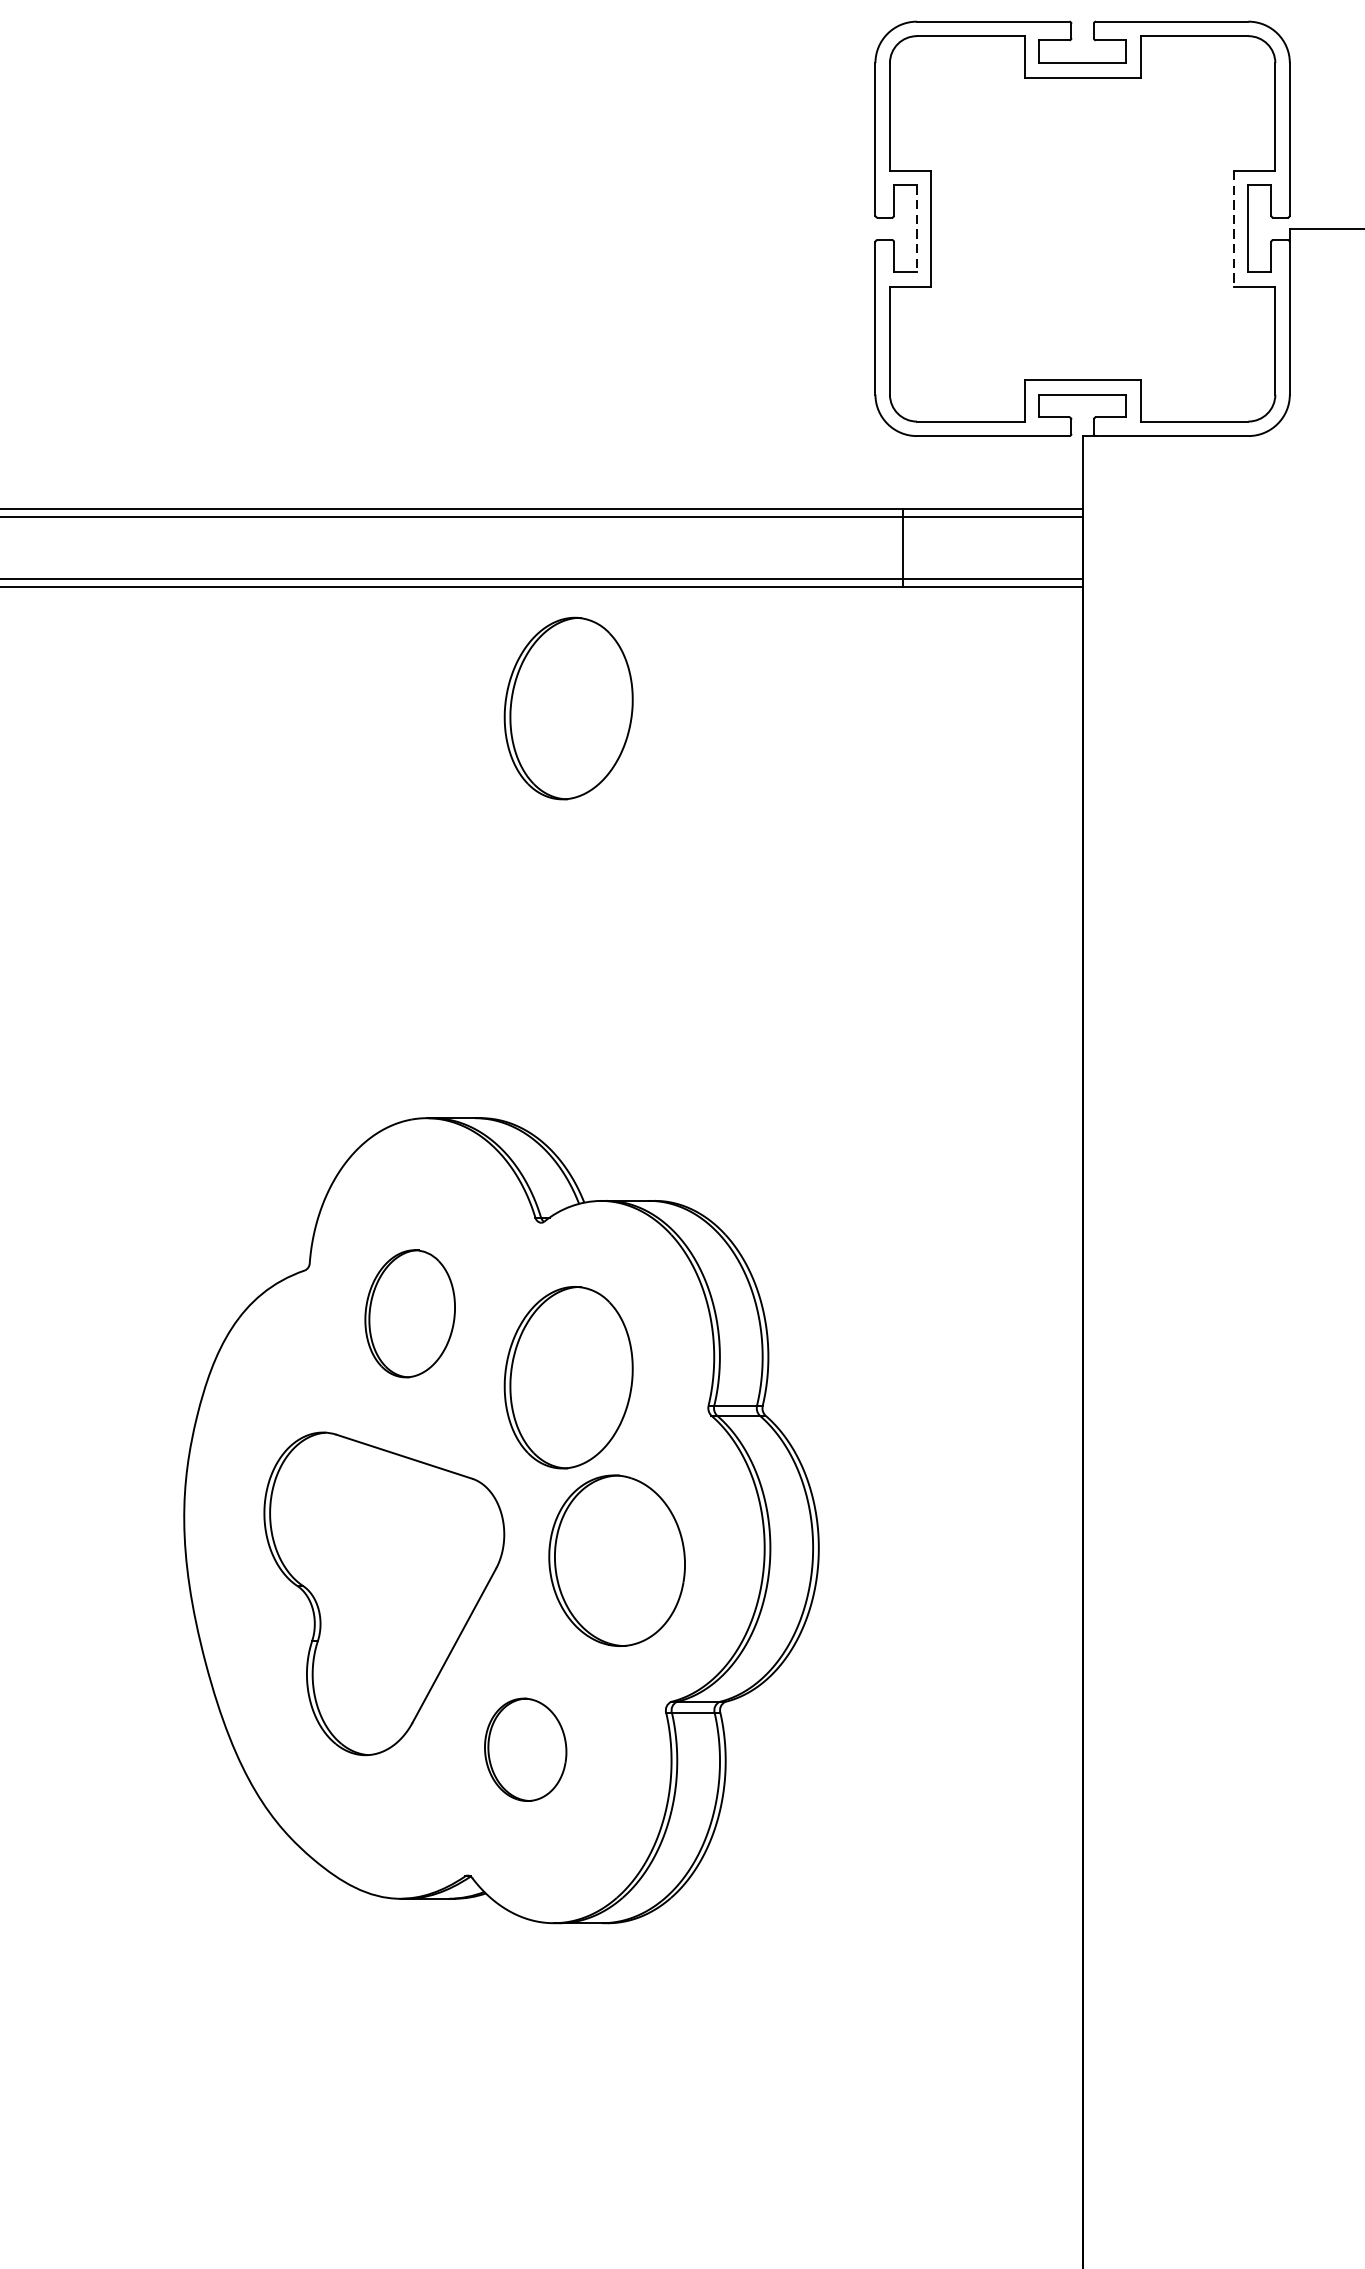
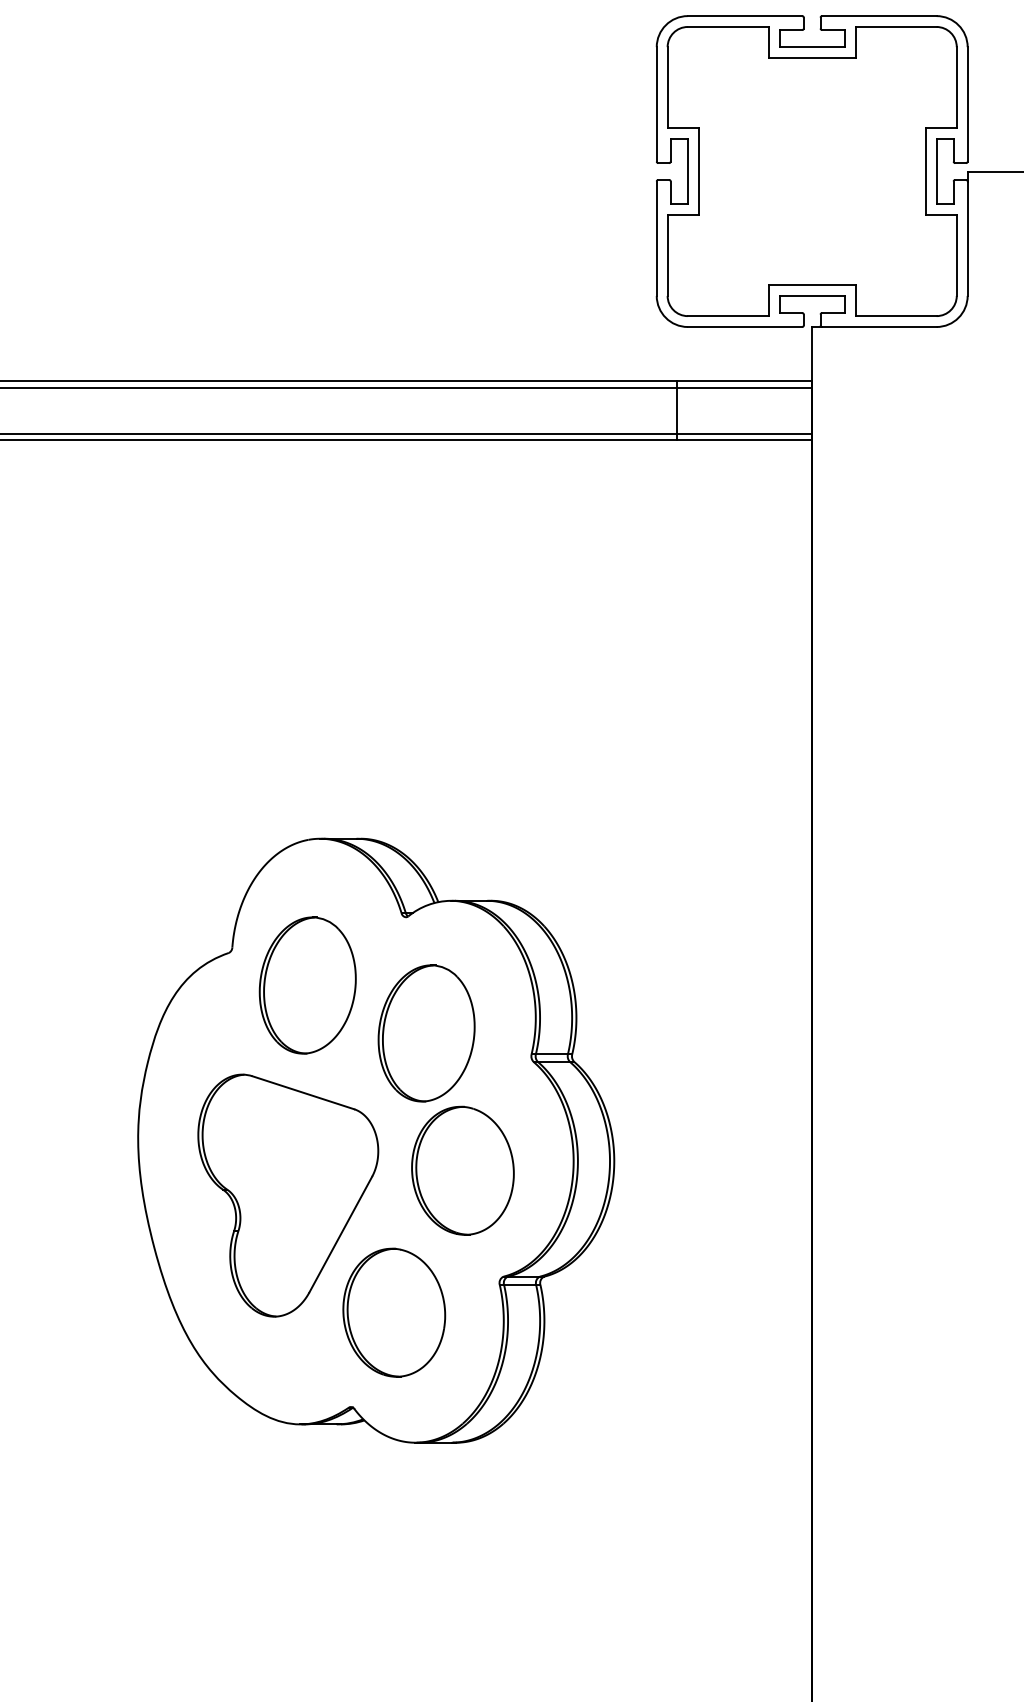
line: (916, 228) -> (687, 171), dashed -> solid
line: (1233, 228) -> (925, 171), dashed -> solid
part: (568, 708) -> (426, 531), removed
part: (409, 1313) -> (307, 985), size x1.43
part: (525, 1749) -> (394, 1312), size x1.67

